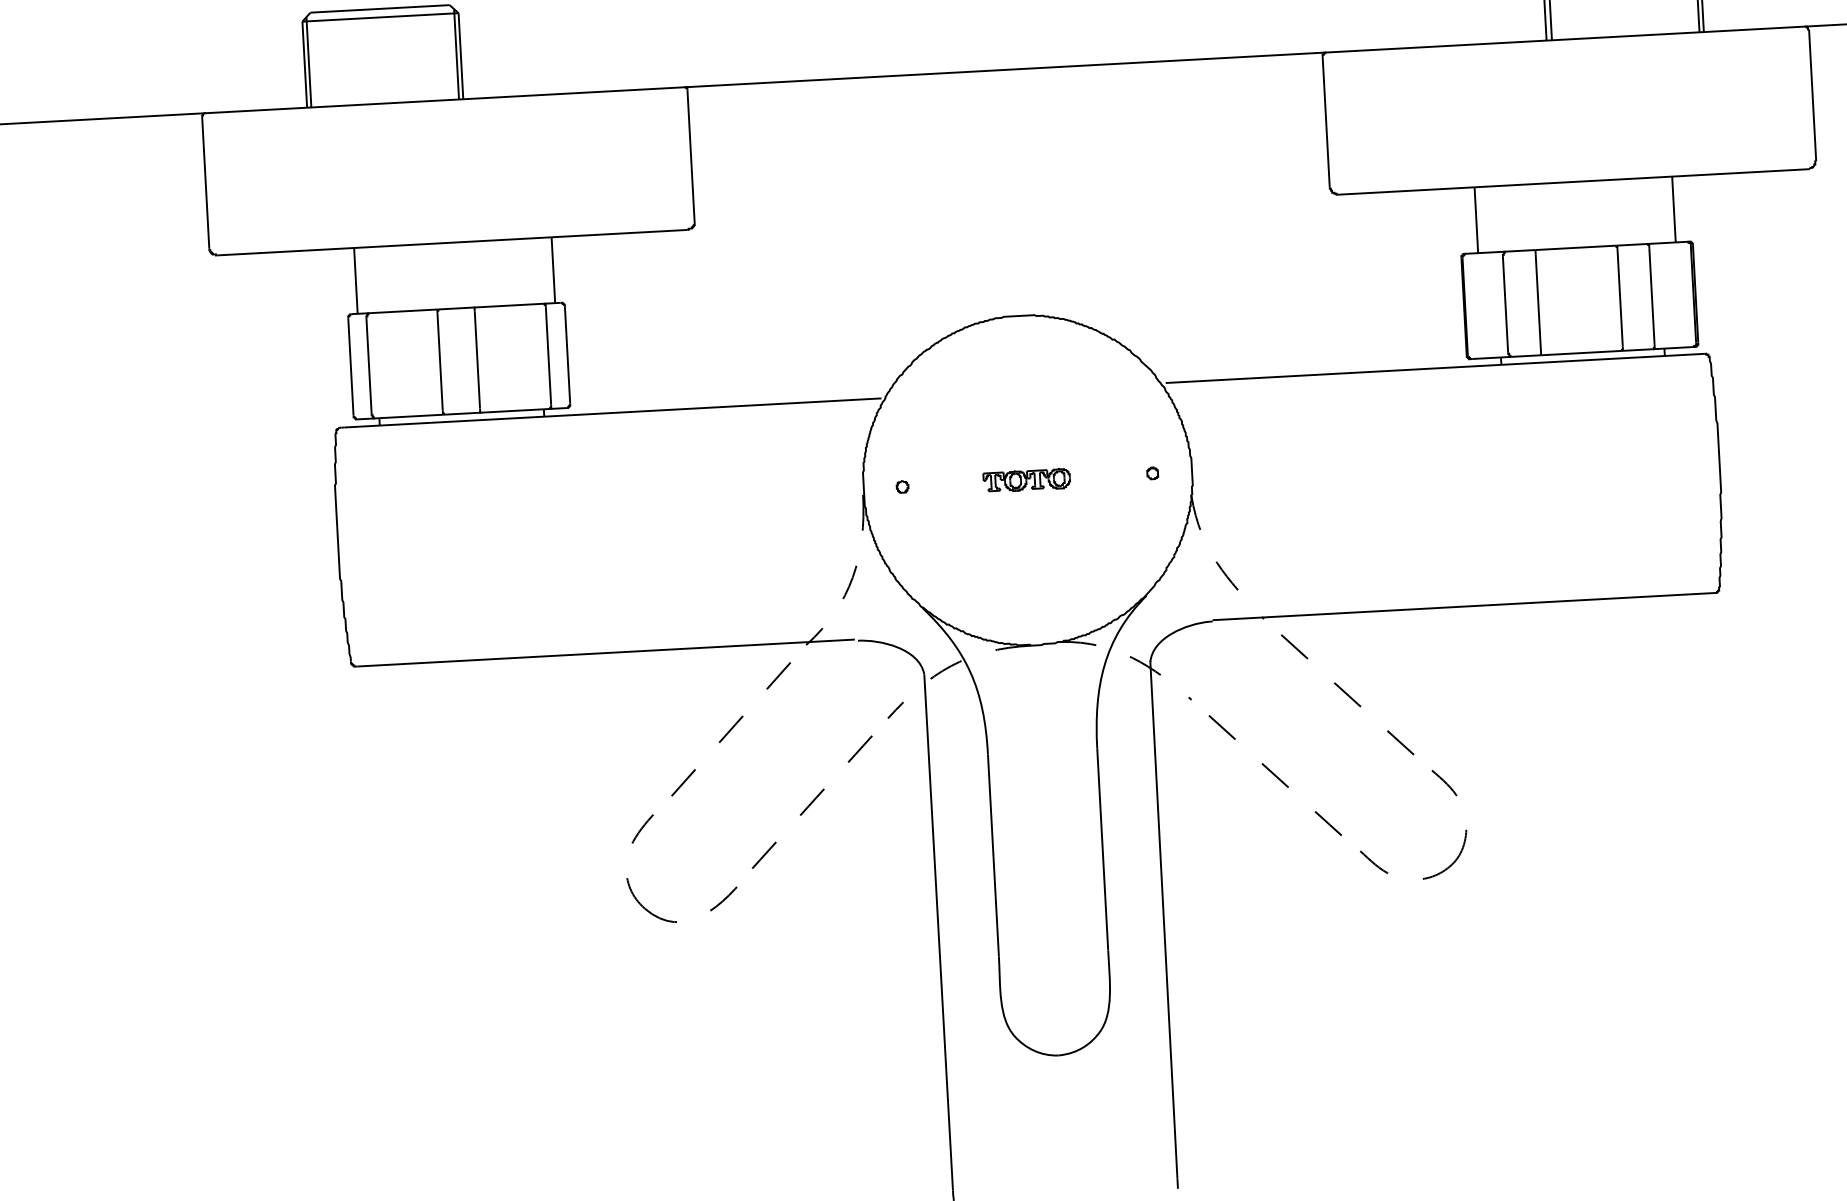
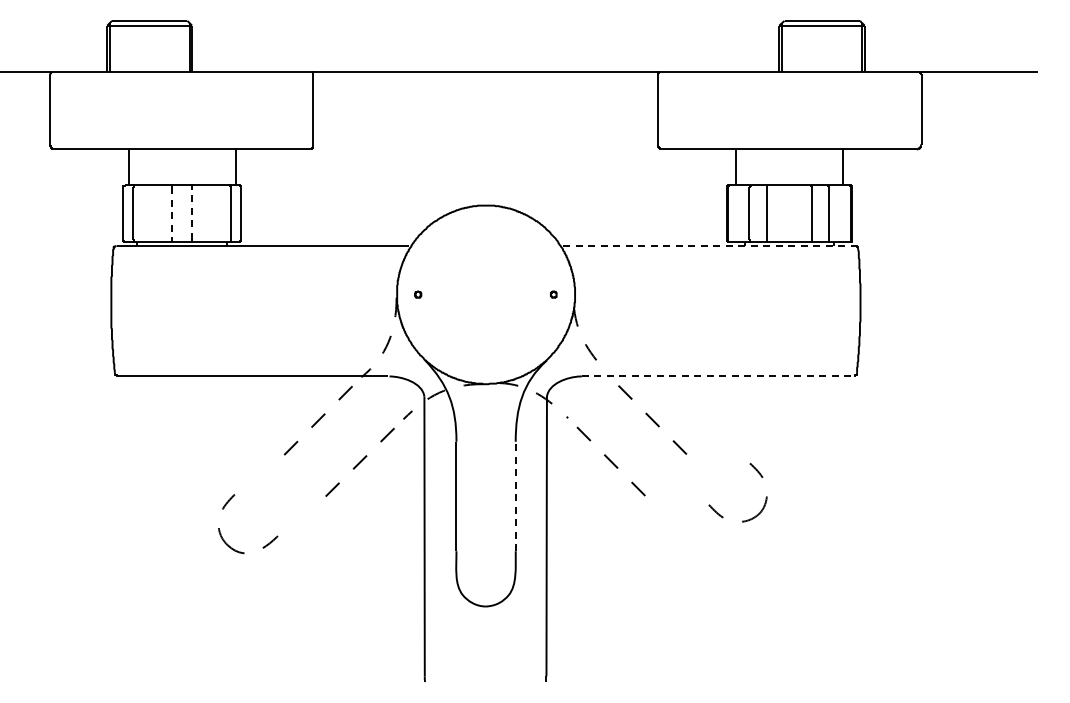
line: (478, 359) -> (192, 213), solid -> dashed
line: (439, 363) -> (171, 214), solid -> dashed
line: (1435, 369) -> (709, 246), solid -> dashed
part: (1026, 479) -> (485, 294), removed
line: (1462, 606) -> (717, 375), solid -> dashed
line: (1102, 849) -> (515, 496), solid -> dashed
part: (1380, 865) -> (719, 513), moved
part: (711, 907) -> (263, 546), moved

